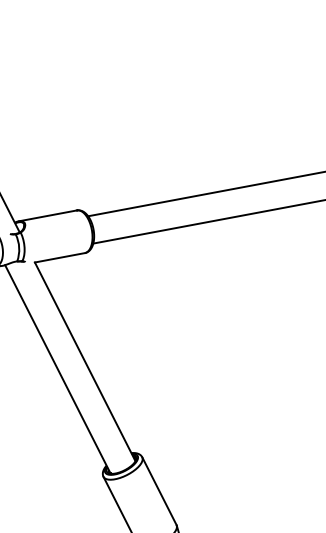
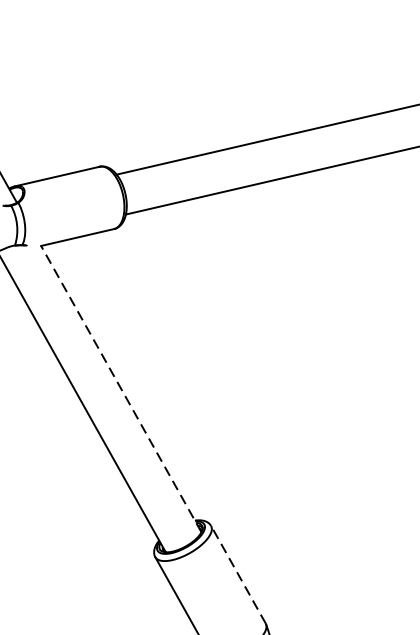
line: (85, 361) -> (121, 388), solid -> dashed
line: (159, 491) -> (238, 575), solid -> dashed

